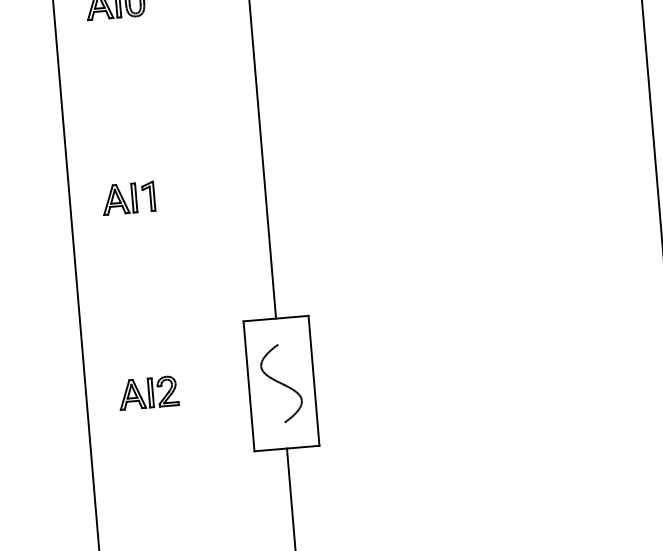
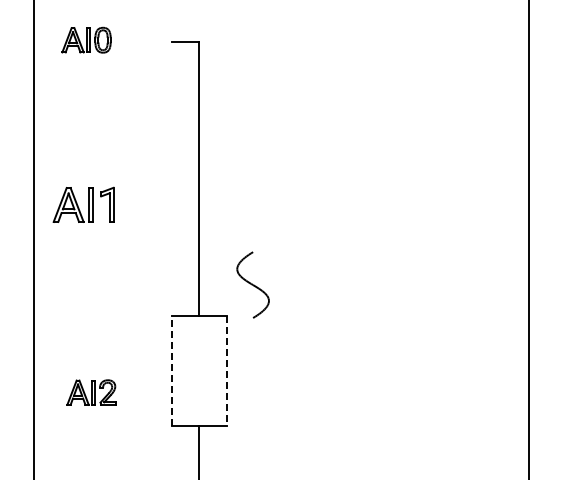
part: (128, 197) -> (83, 204), size x1.4
line: (313, 381) -> (226, 371), solid -> dashed
part: (280, 382) -> (252, 284), moved
line: (248, 386) -> (171, 371), solid -> dashed
part: (148, 392) -> (91, 392), moved

